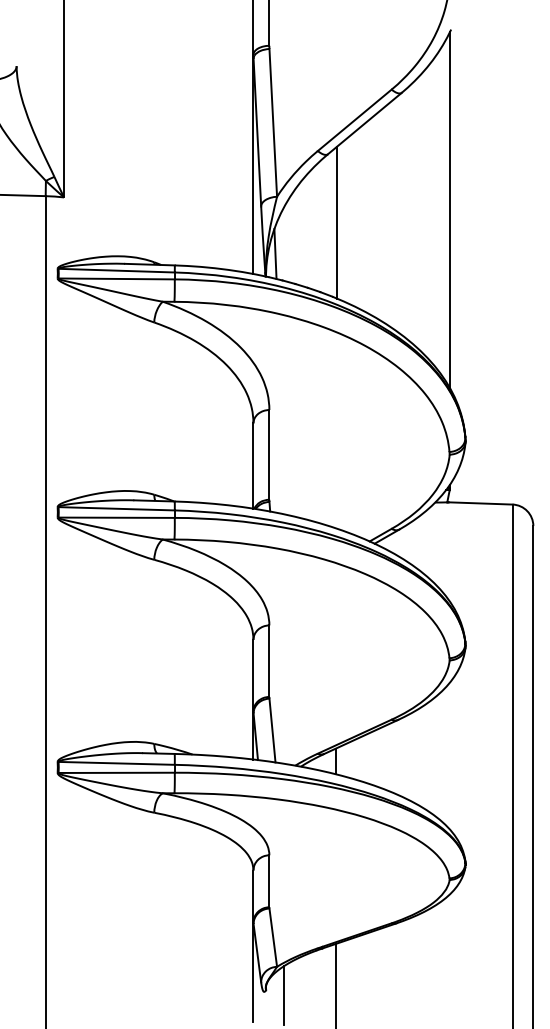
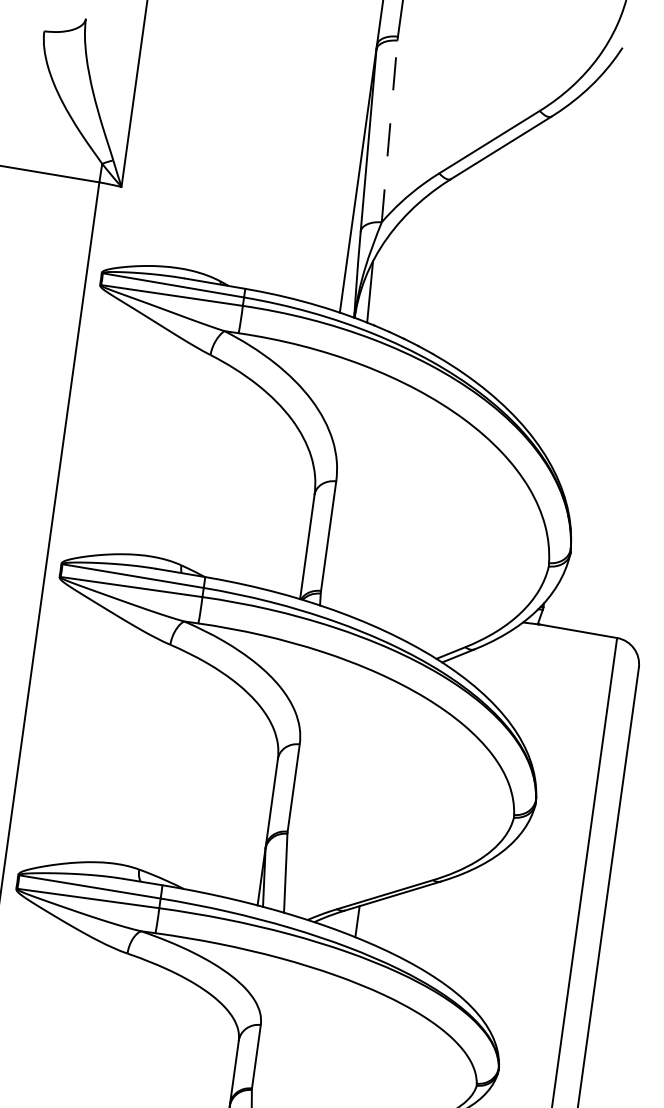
line: (273, 122) -> (389, 131), solid -> dashed
line: (449, 210) -> (589, 268), removed
line: (336, 222) -> (449, 263), removed

